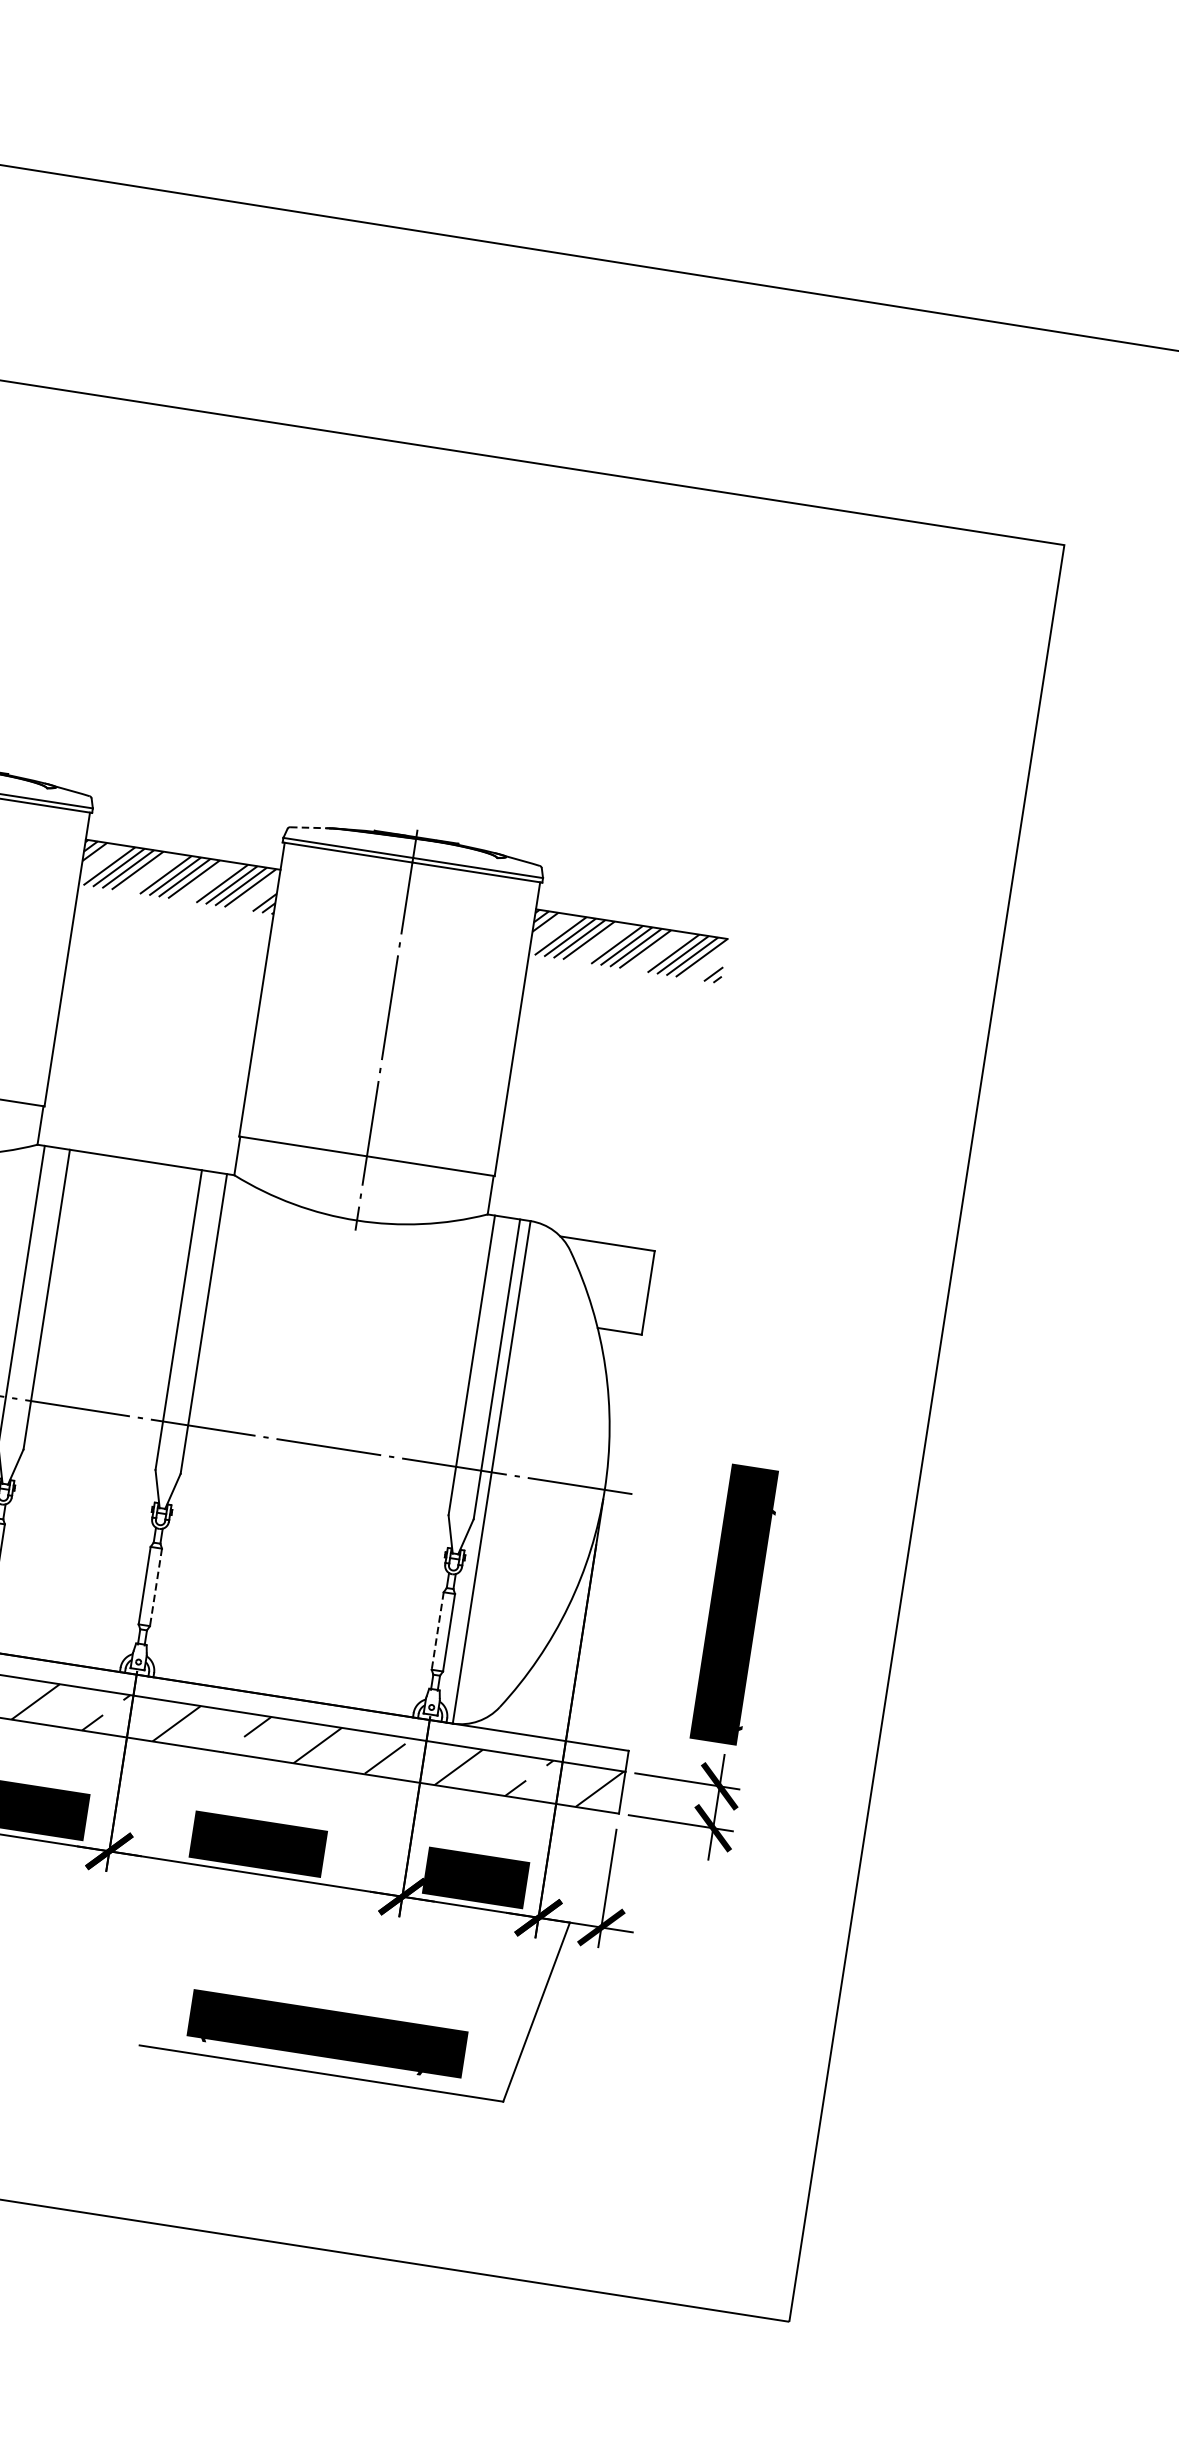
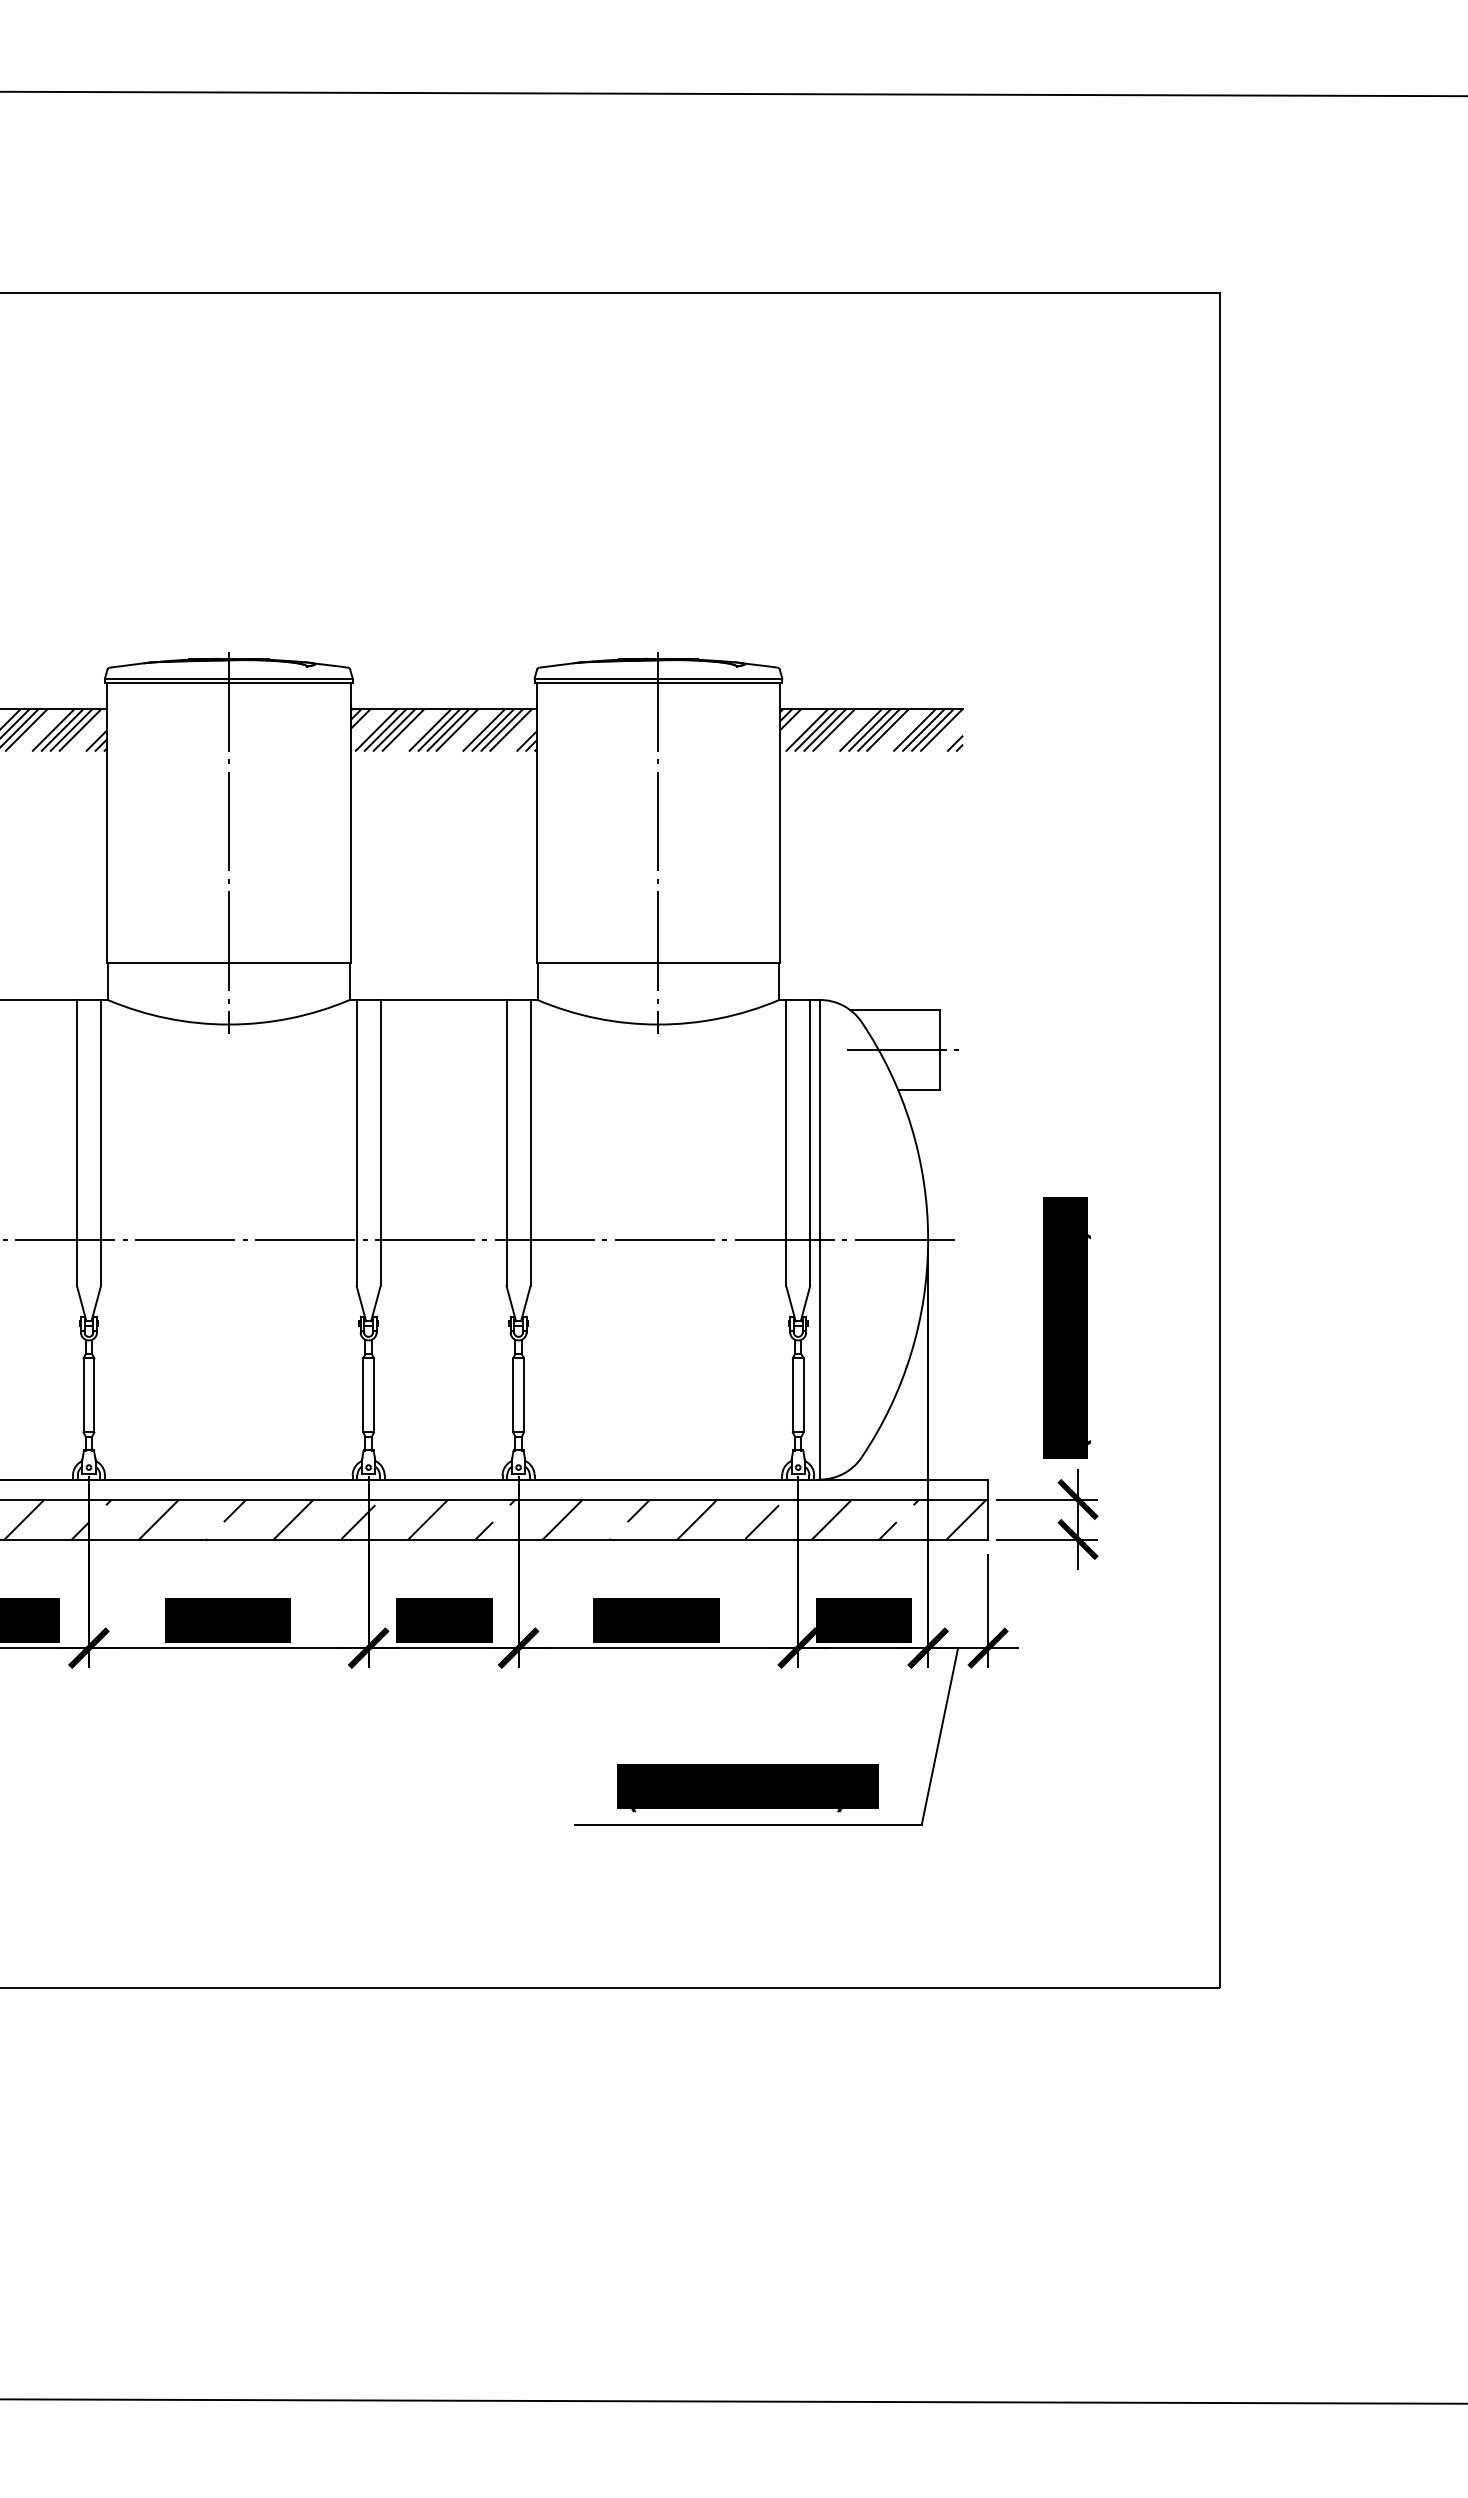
line: (311, 828) -> (559, 665), dashed -> solid
line: (609, 1286) -> (903, 1049), added
line: (155, 1587) -> (523, 1395), dashed -> solid
line: (437, 1631) -> (792, 1395), dashed -> solid

